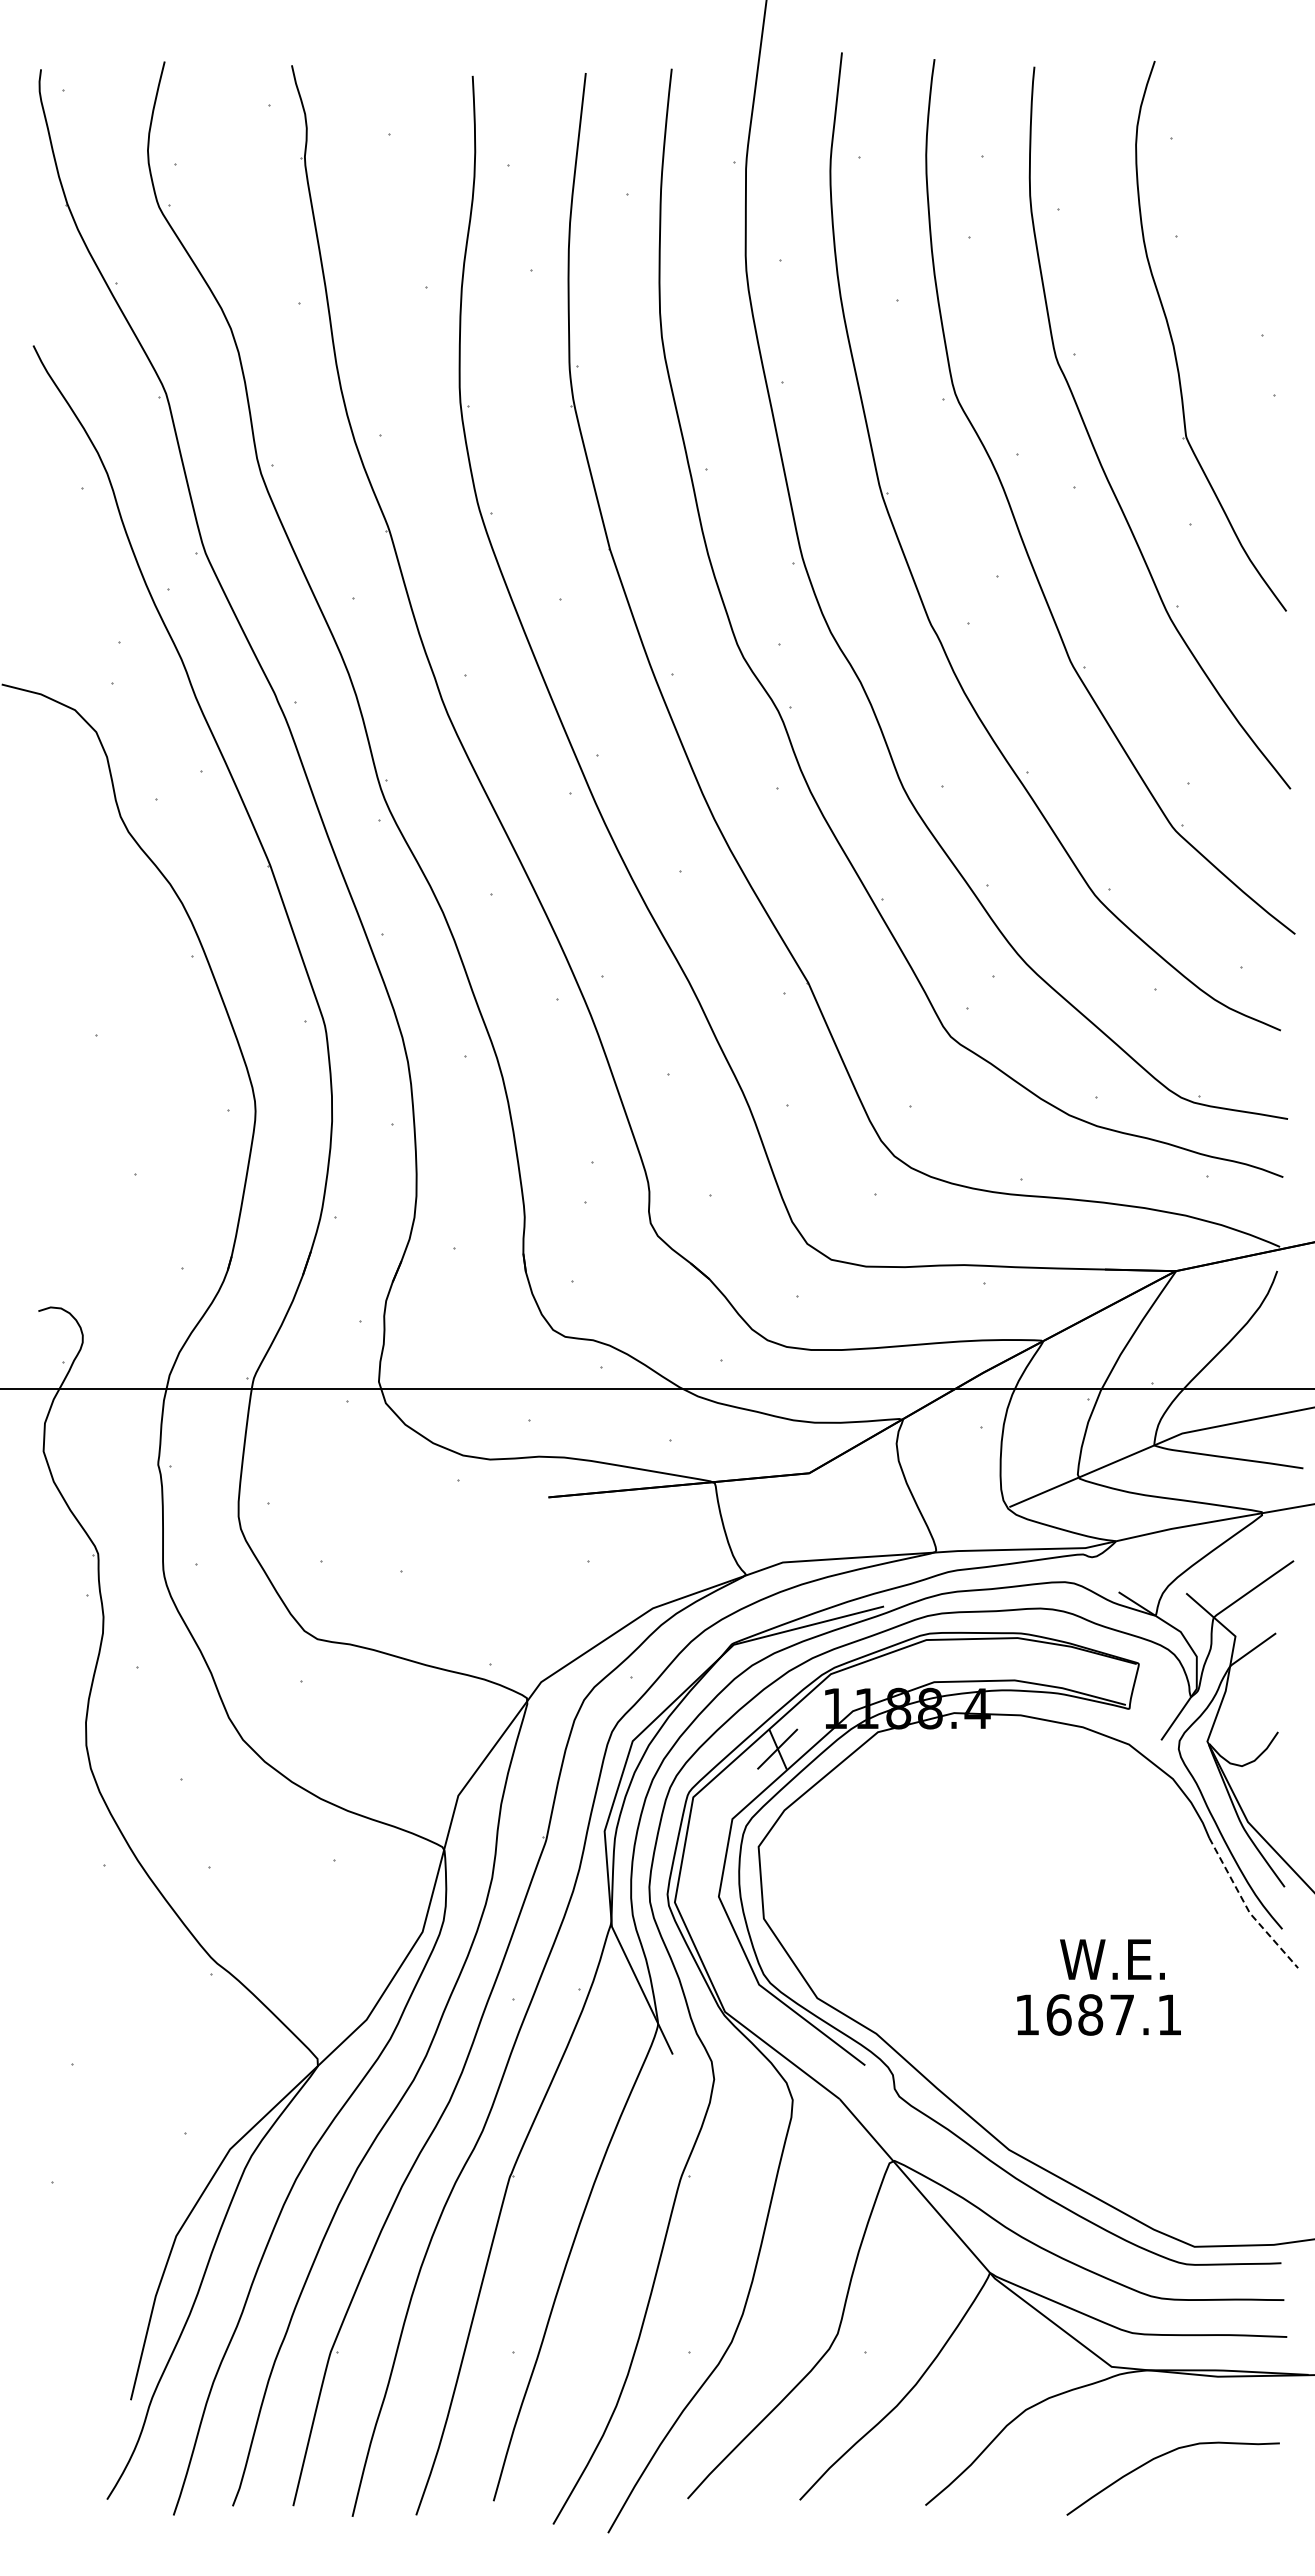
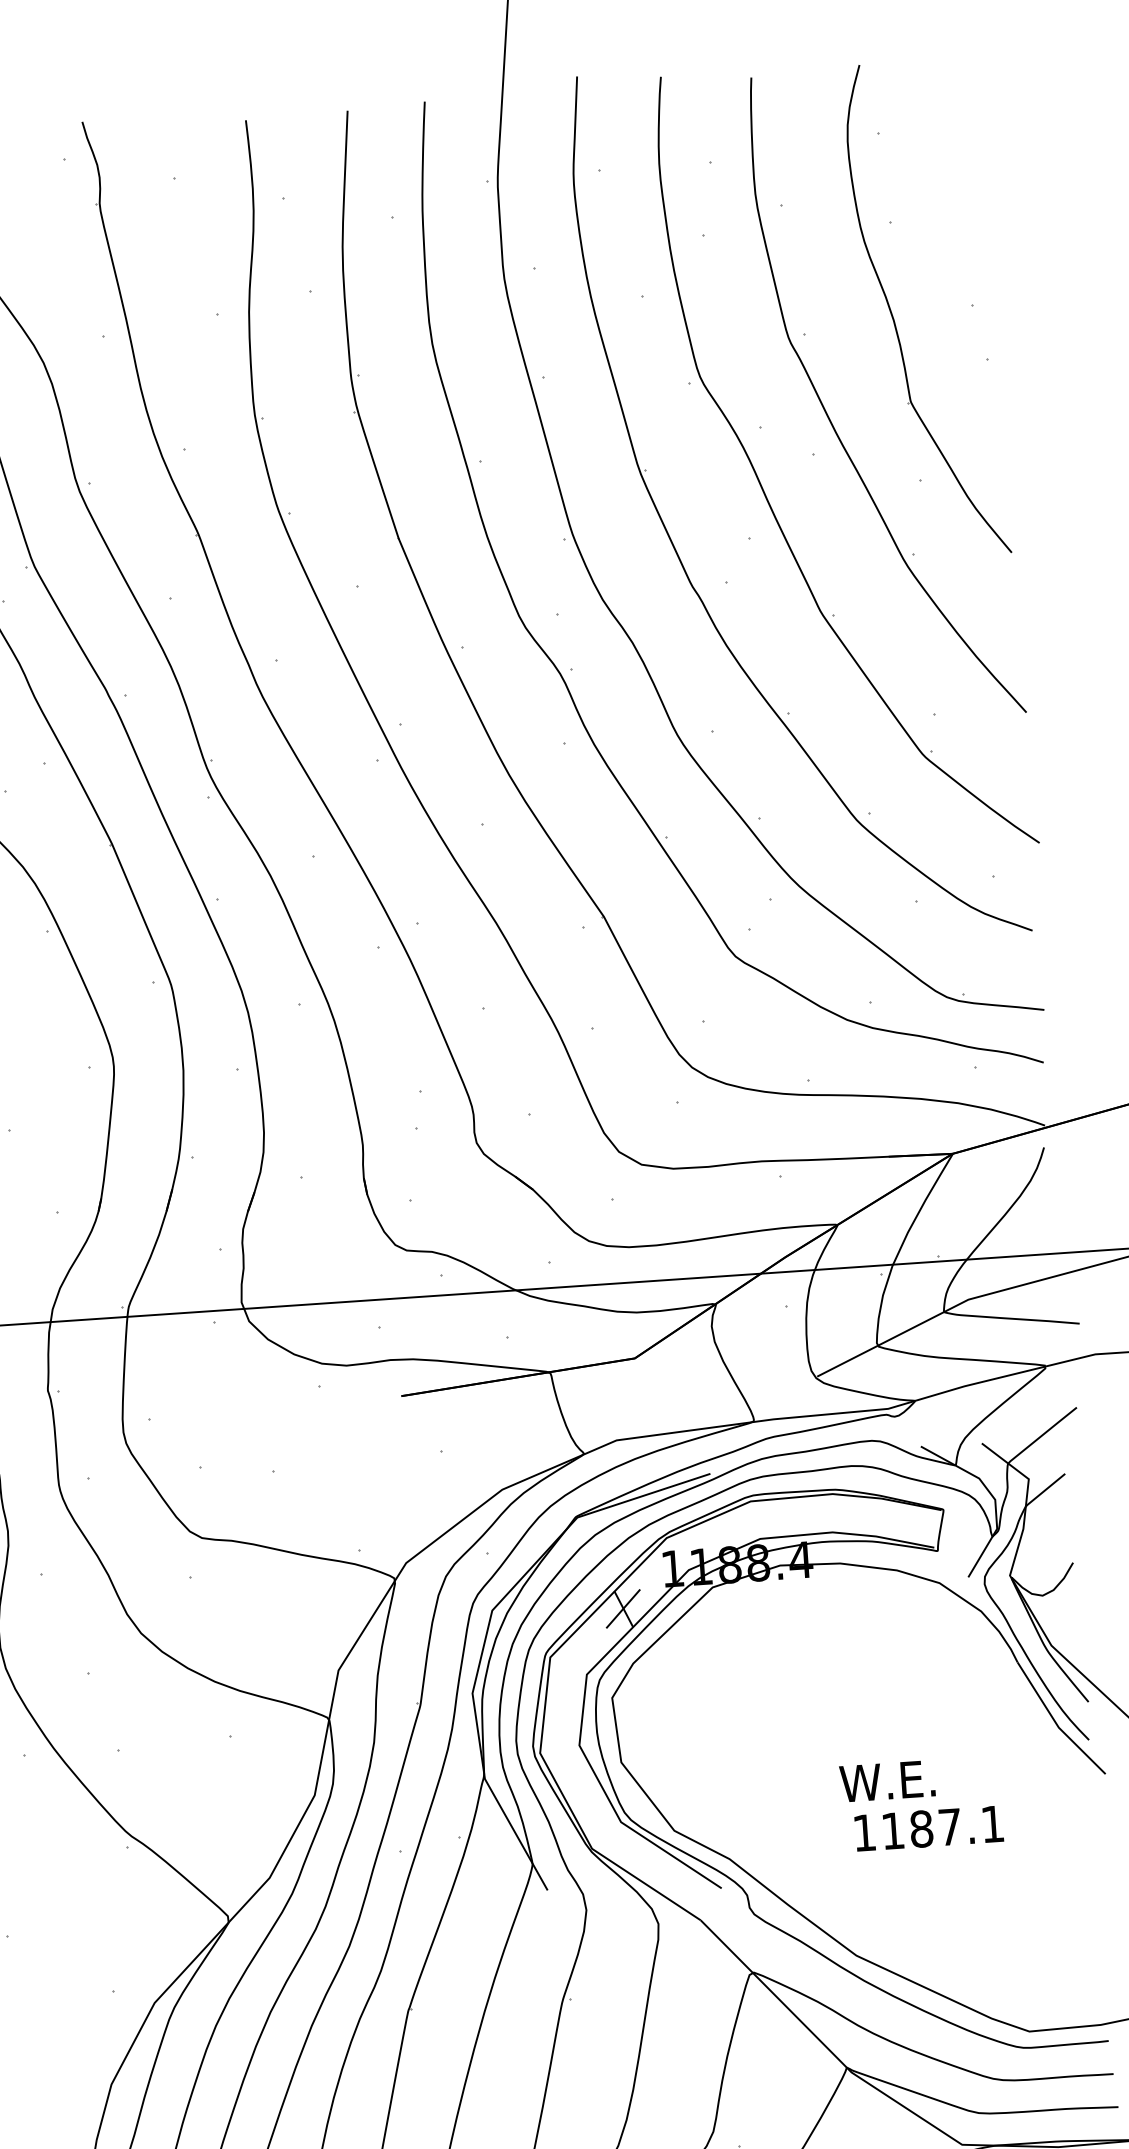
line: (1247, 1908) -> (1056, 1723), dashed -> solid
text: (1112, 1959) -> (887, 1781), moved
text: (1058, 2014) -> (892, 1830), 1687.1 -> 1187.1

